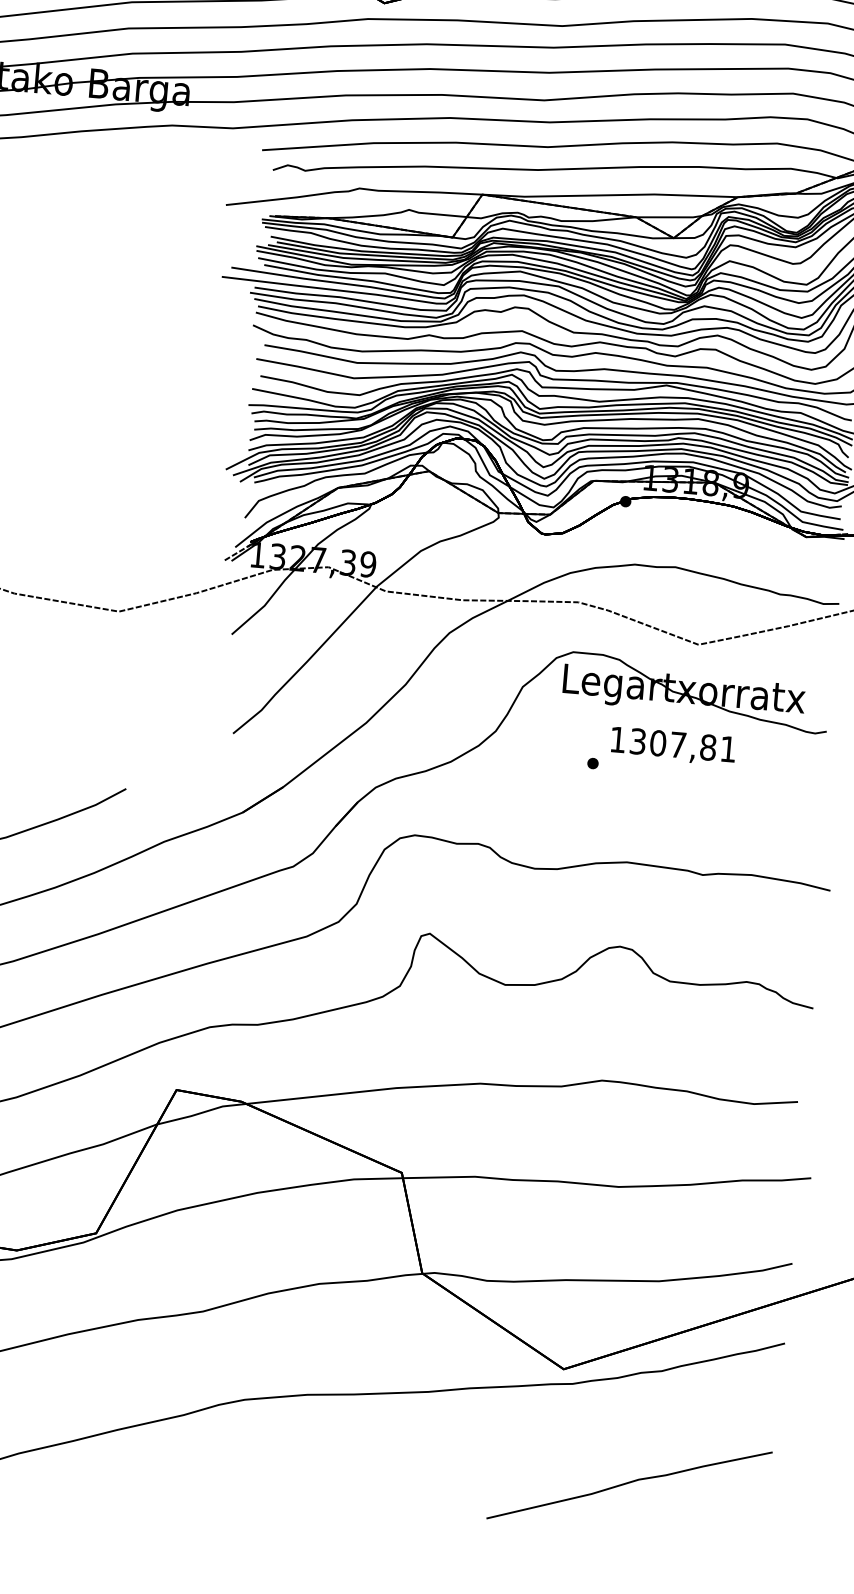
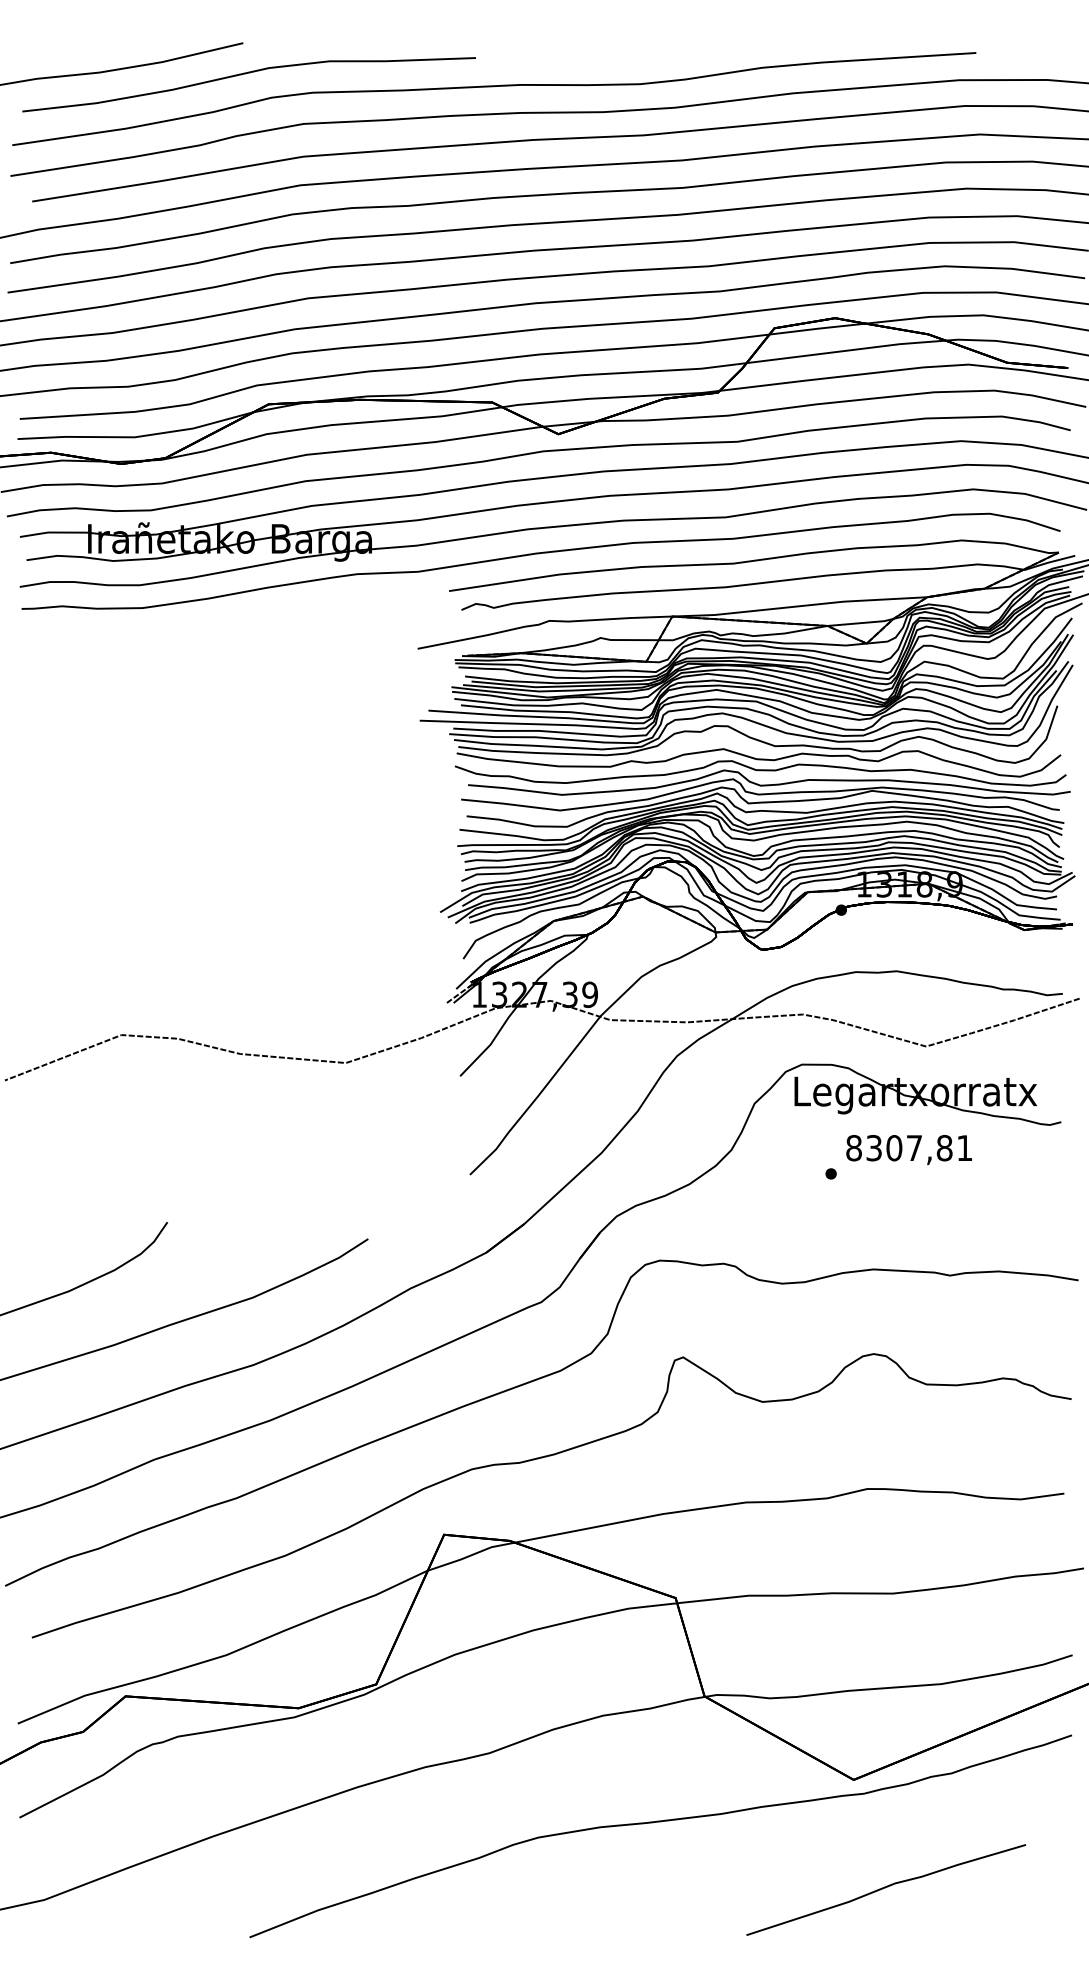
text: (617, 740) -> (853, 1148), 1307,81 -> 8307,81
curve: (628, 1483) -> (885, 1888), moved

